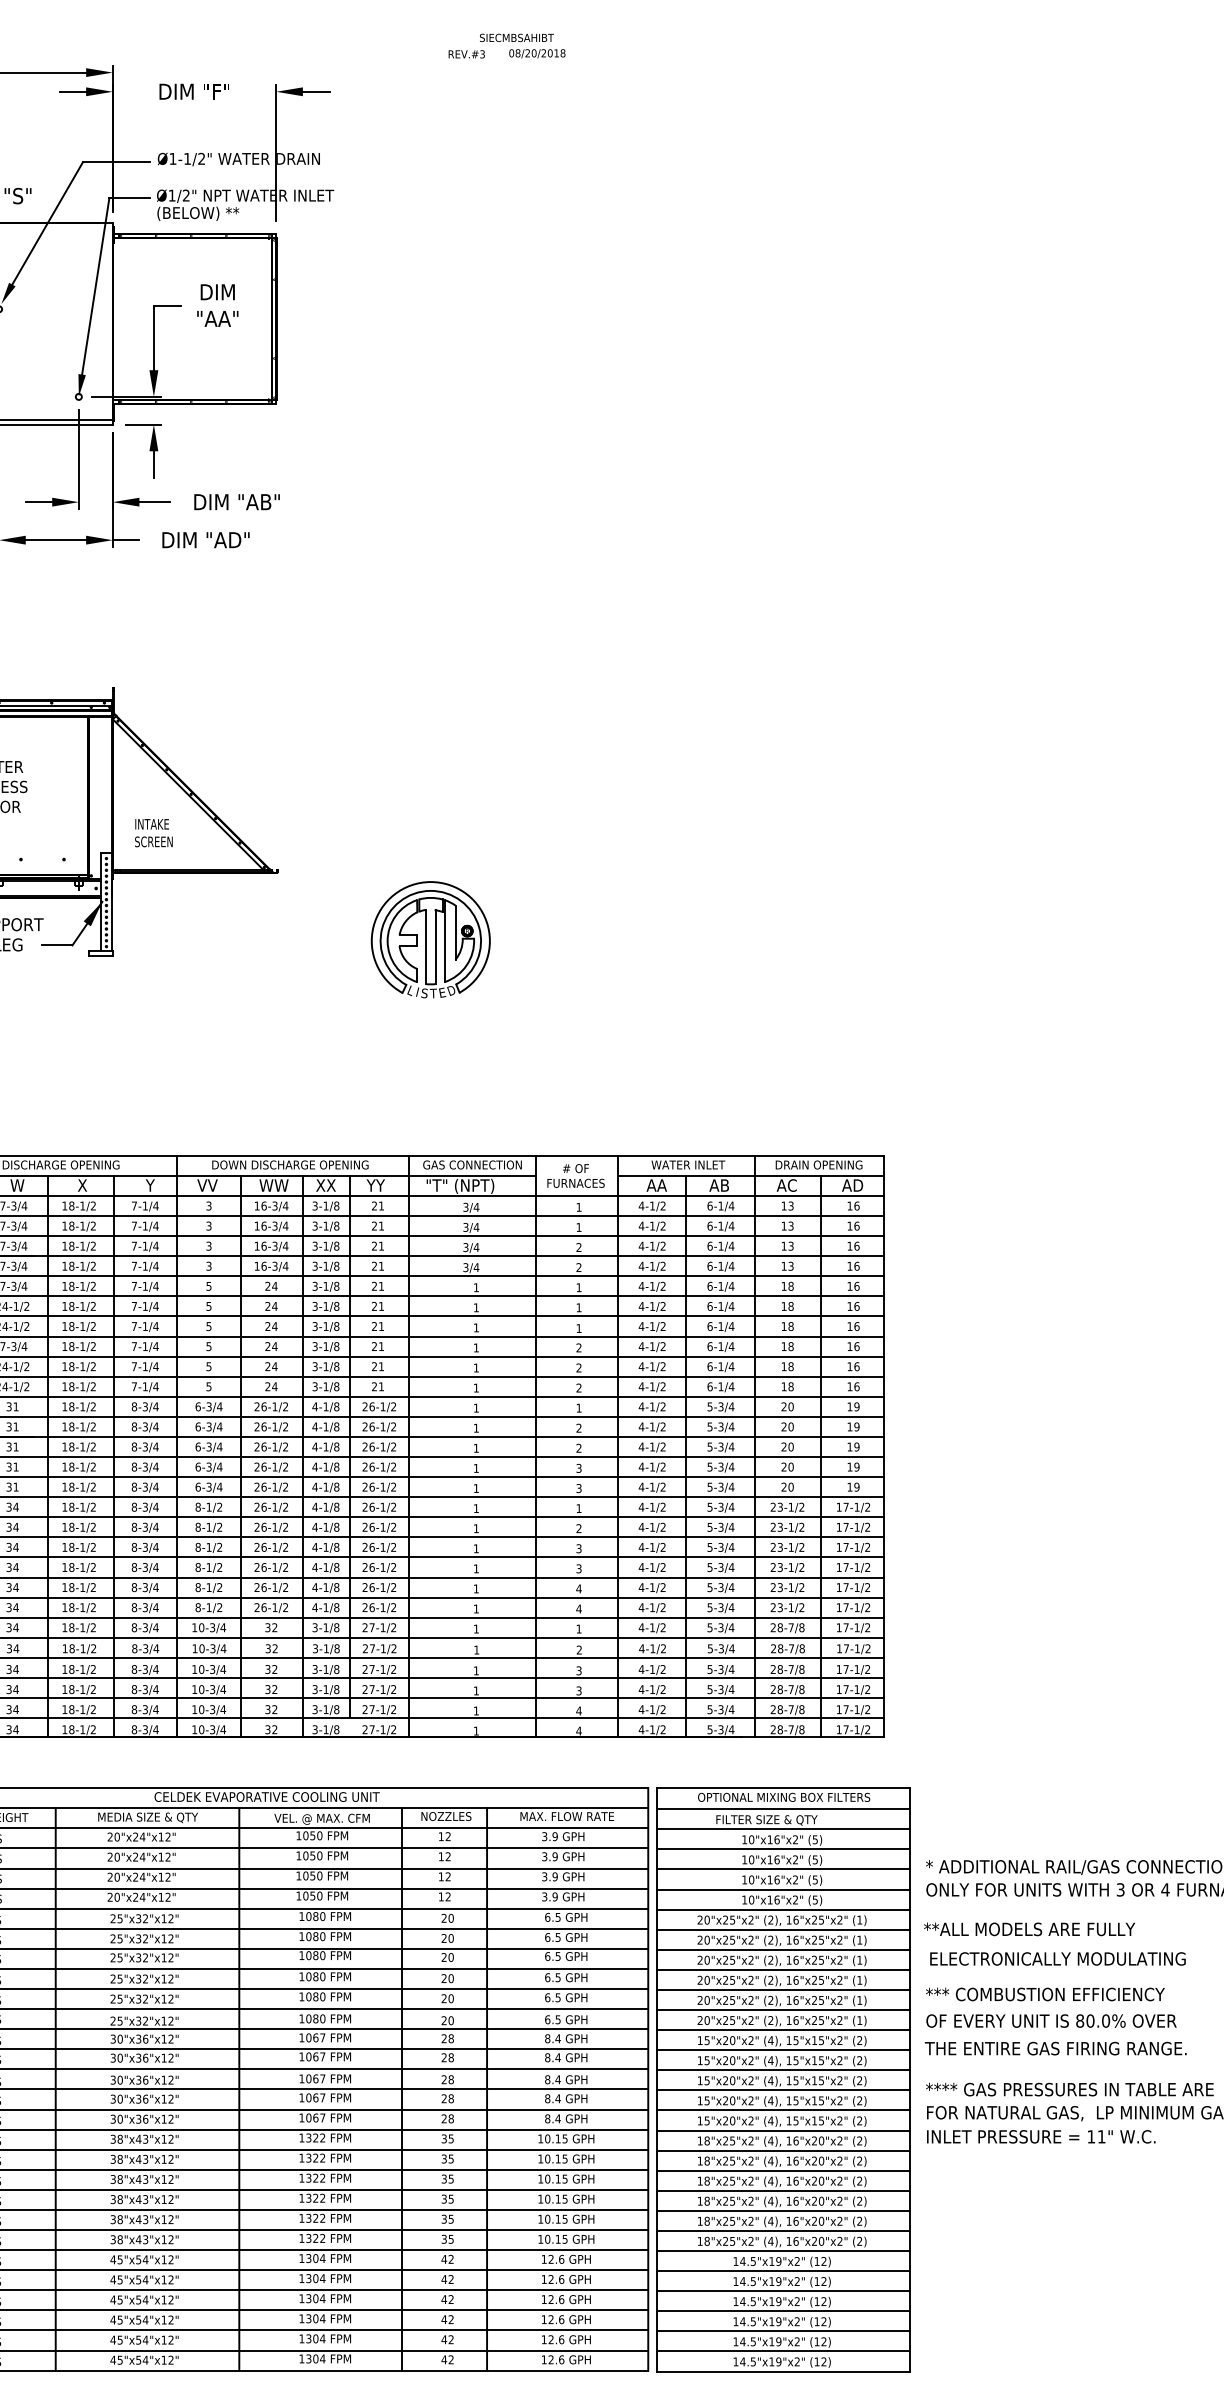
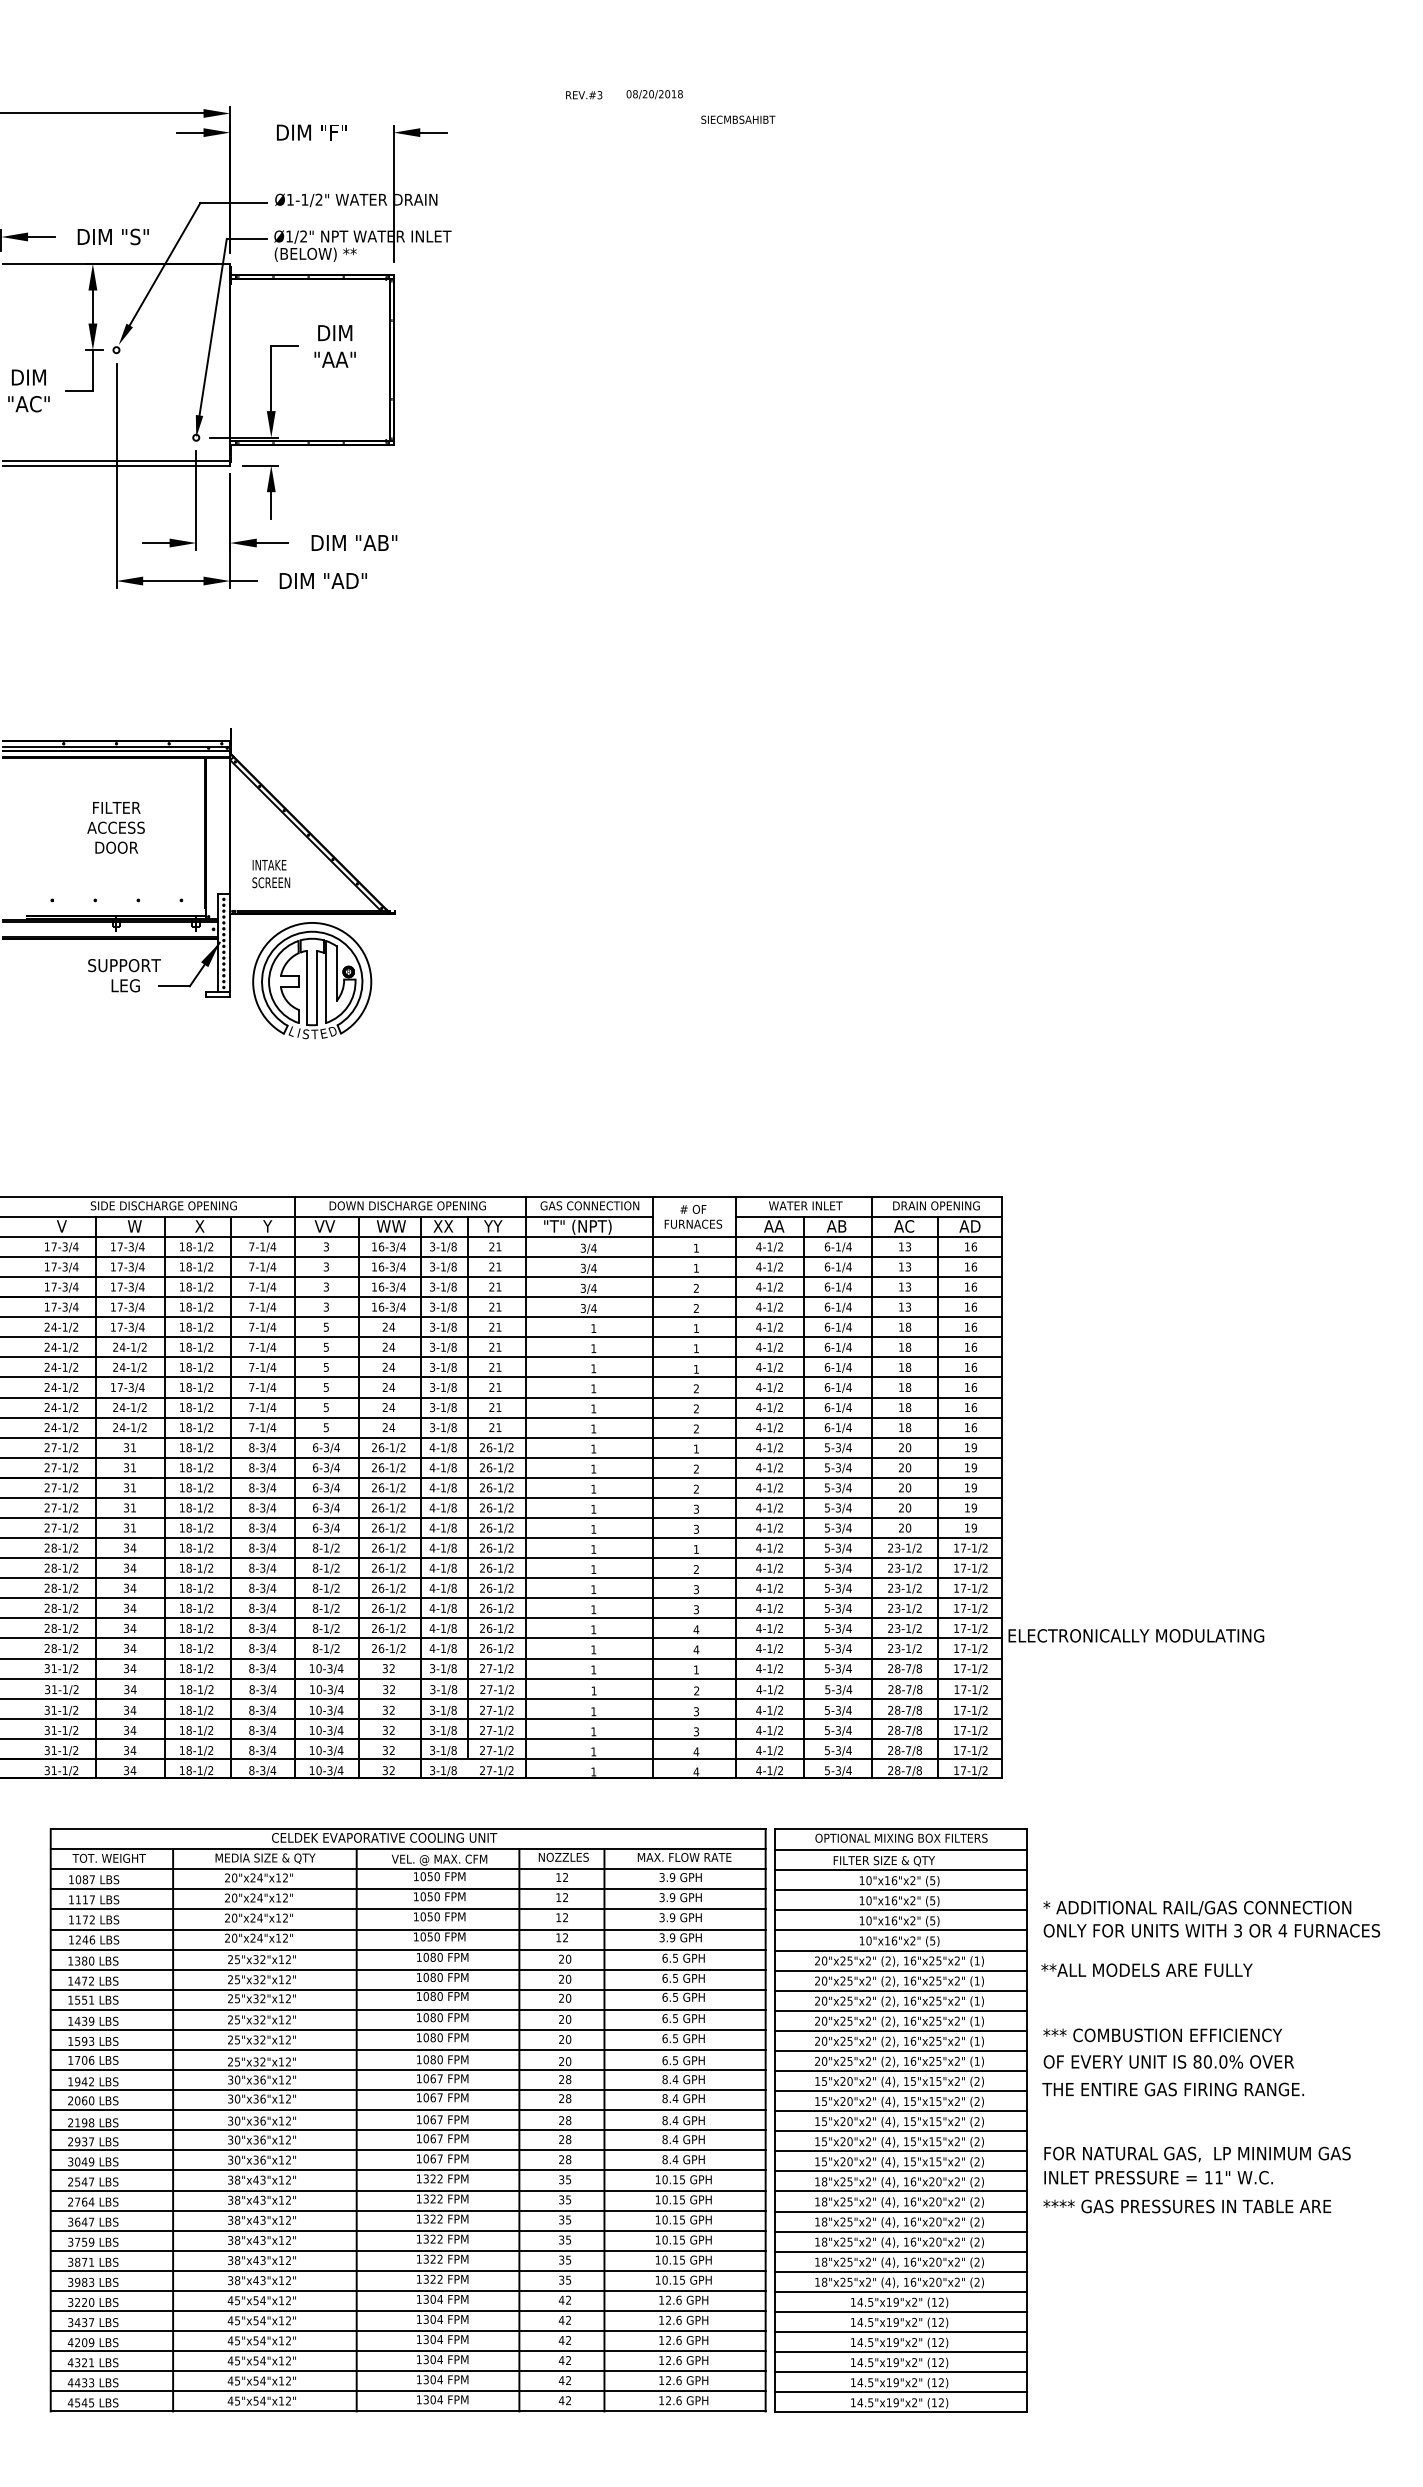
text: (517, 37) -> (738, 119), moved
part: (431, 939) -> (312, 980), moved
text: (1058, 1958) -> (1136, 1635), moved
text: (1070, 2089) -> (1187, 2206), moved

